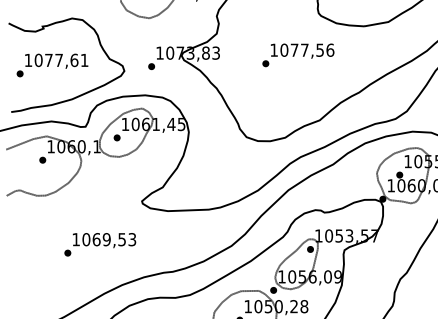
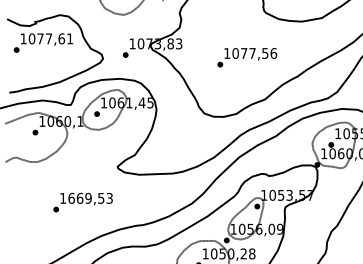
text: (298, 55) -> (247, 57), moved
text: (52, 64) -> (43, 42), moved
text: (86, 238) -> (71, 197), 1069,53 -> 1669,53

